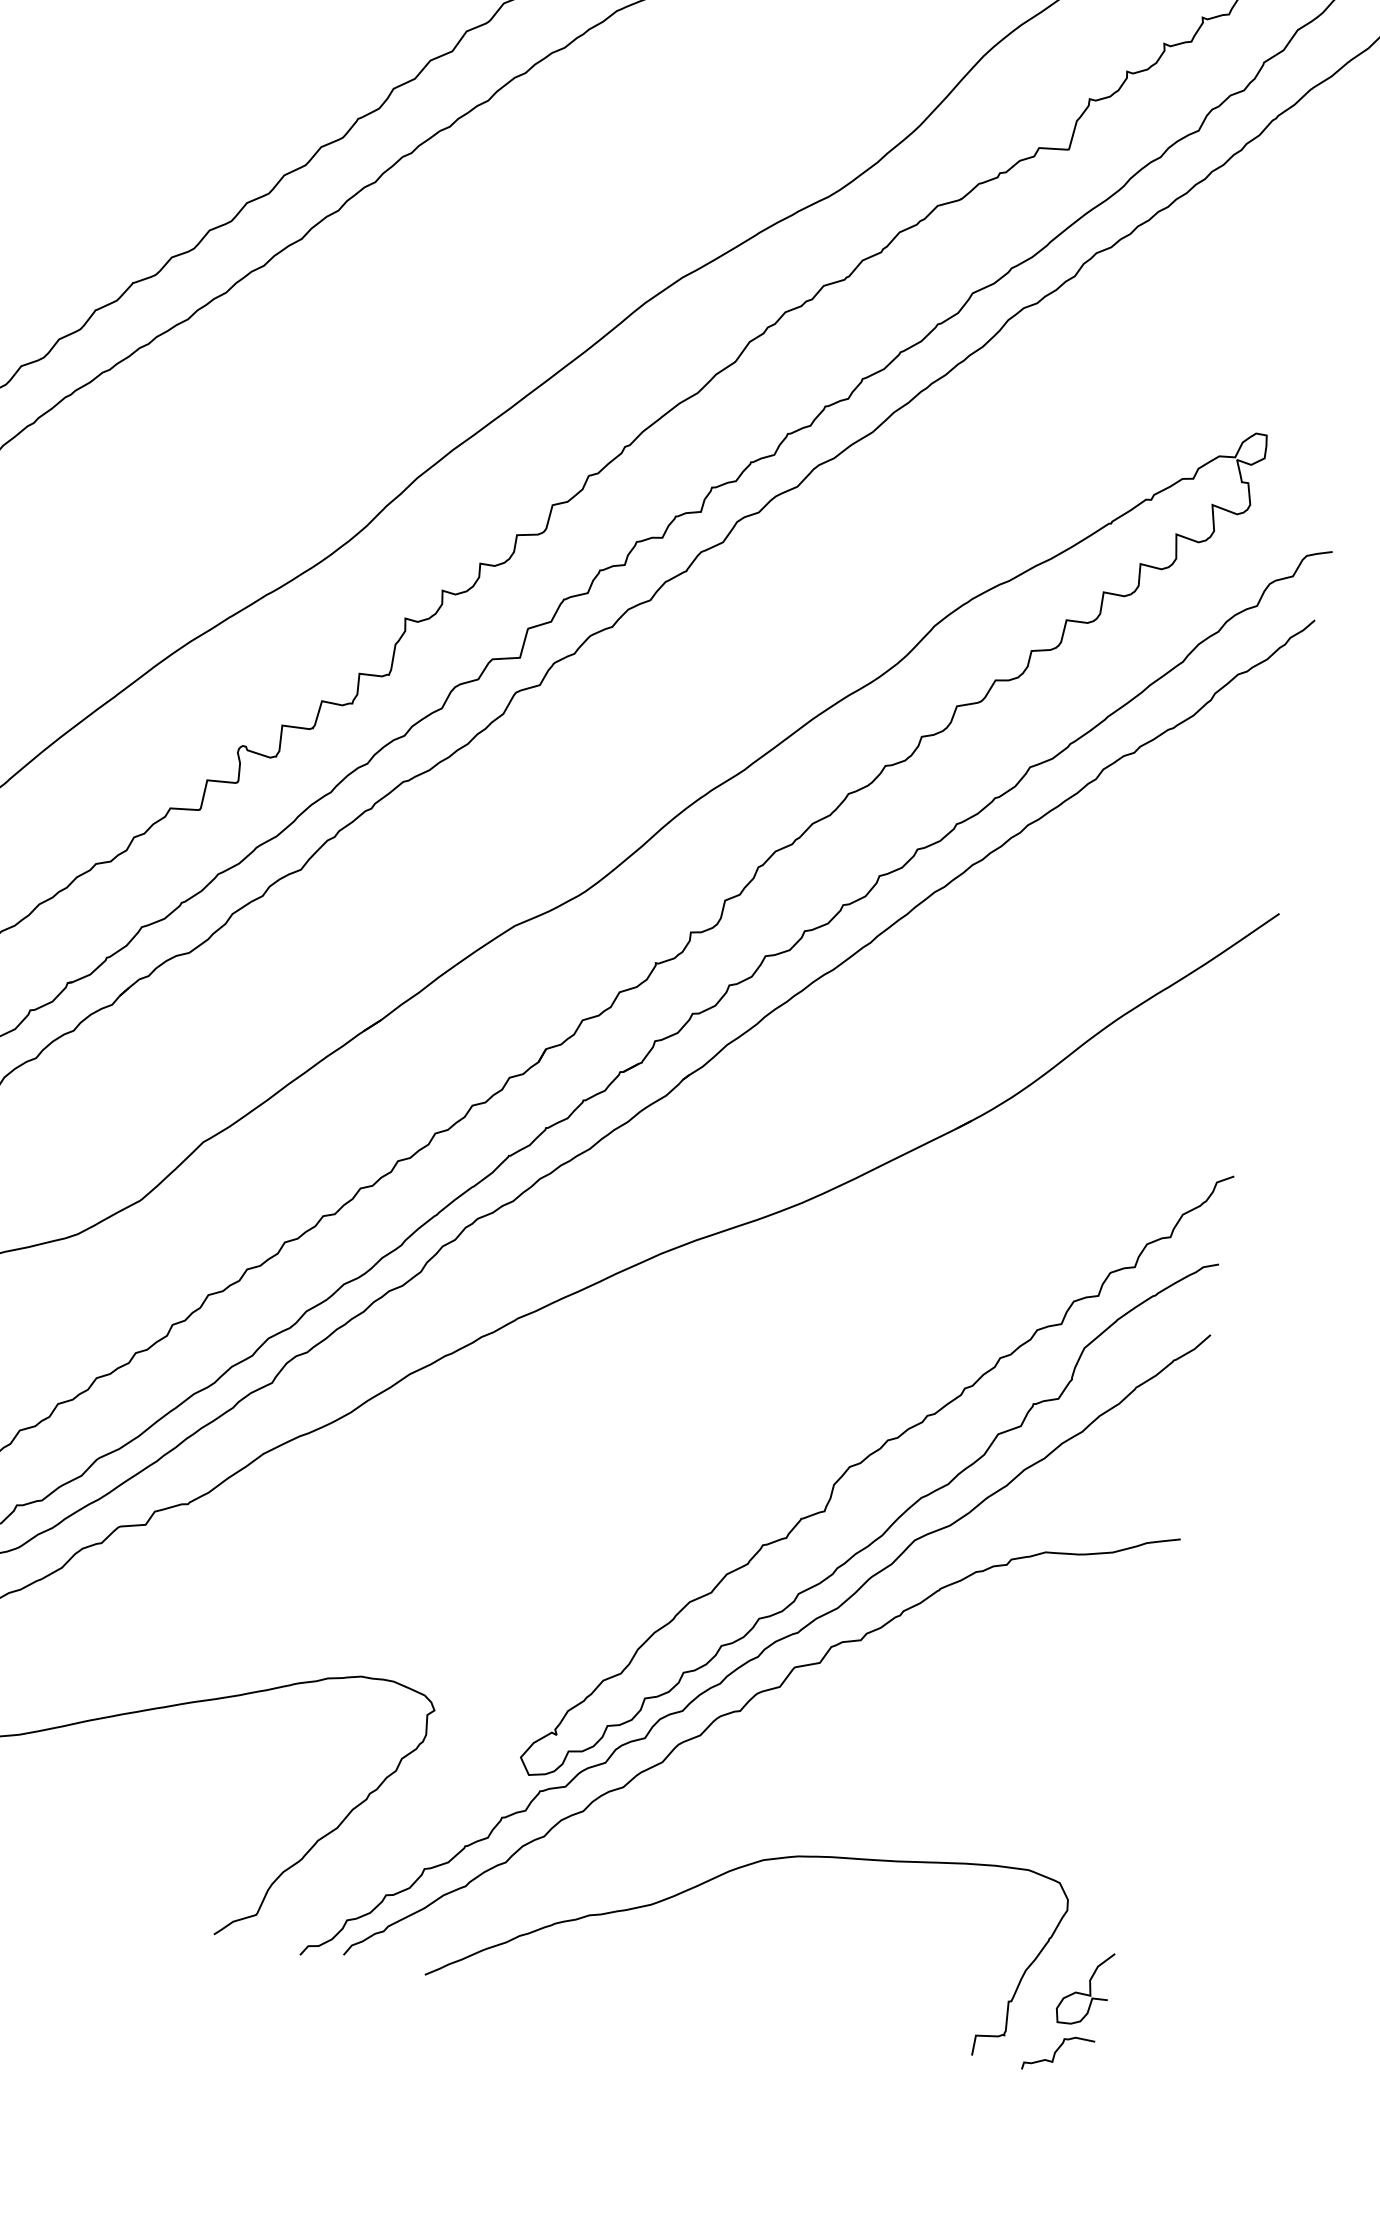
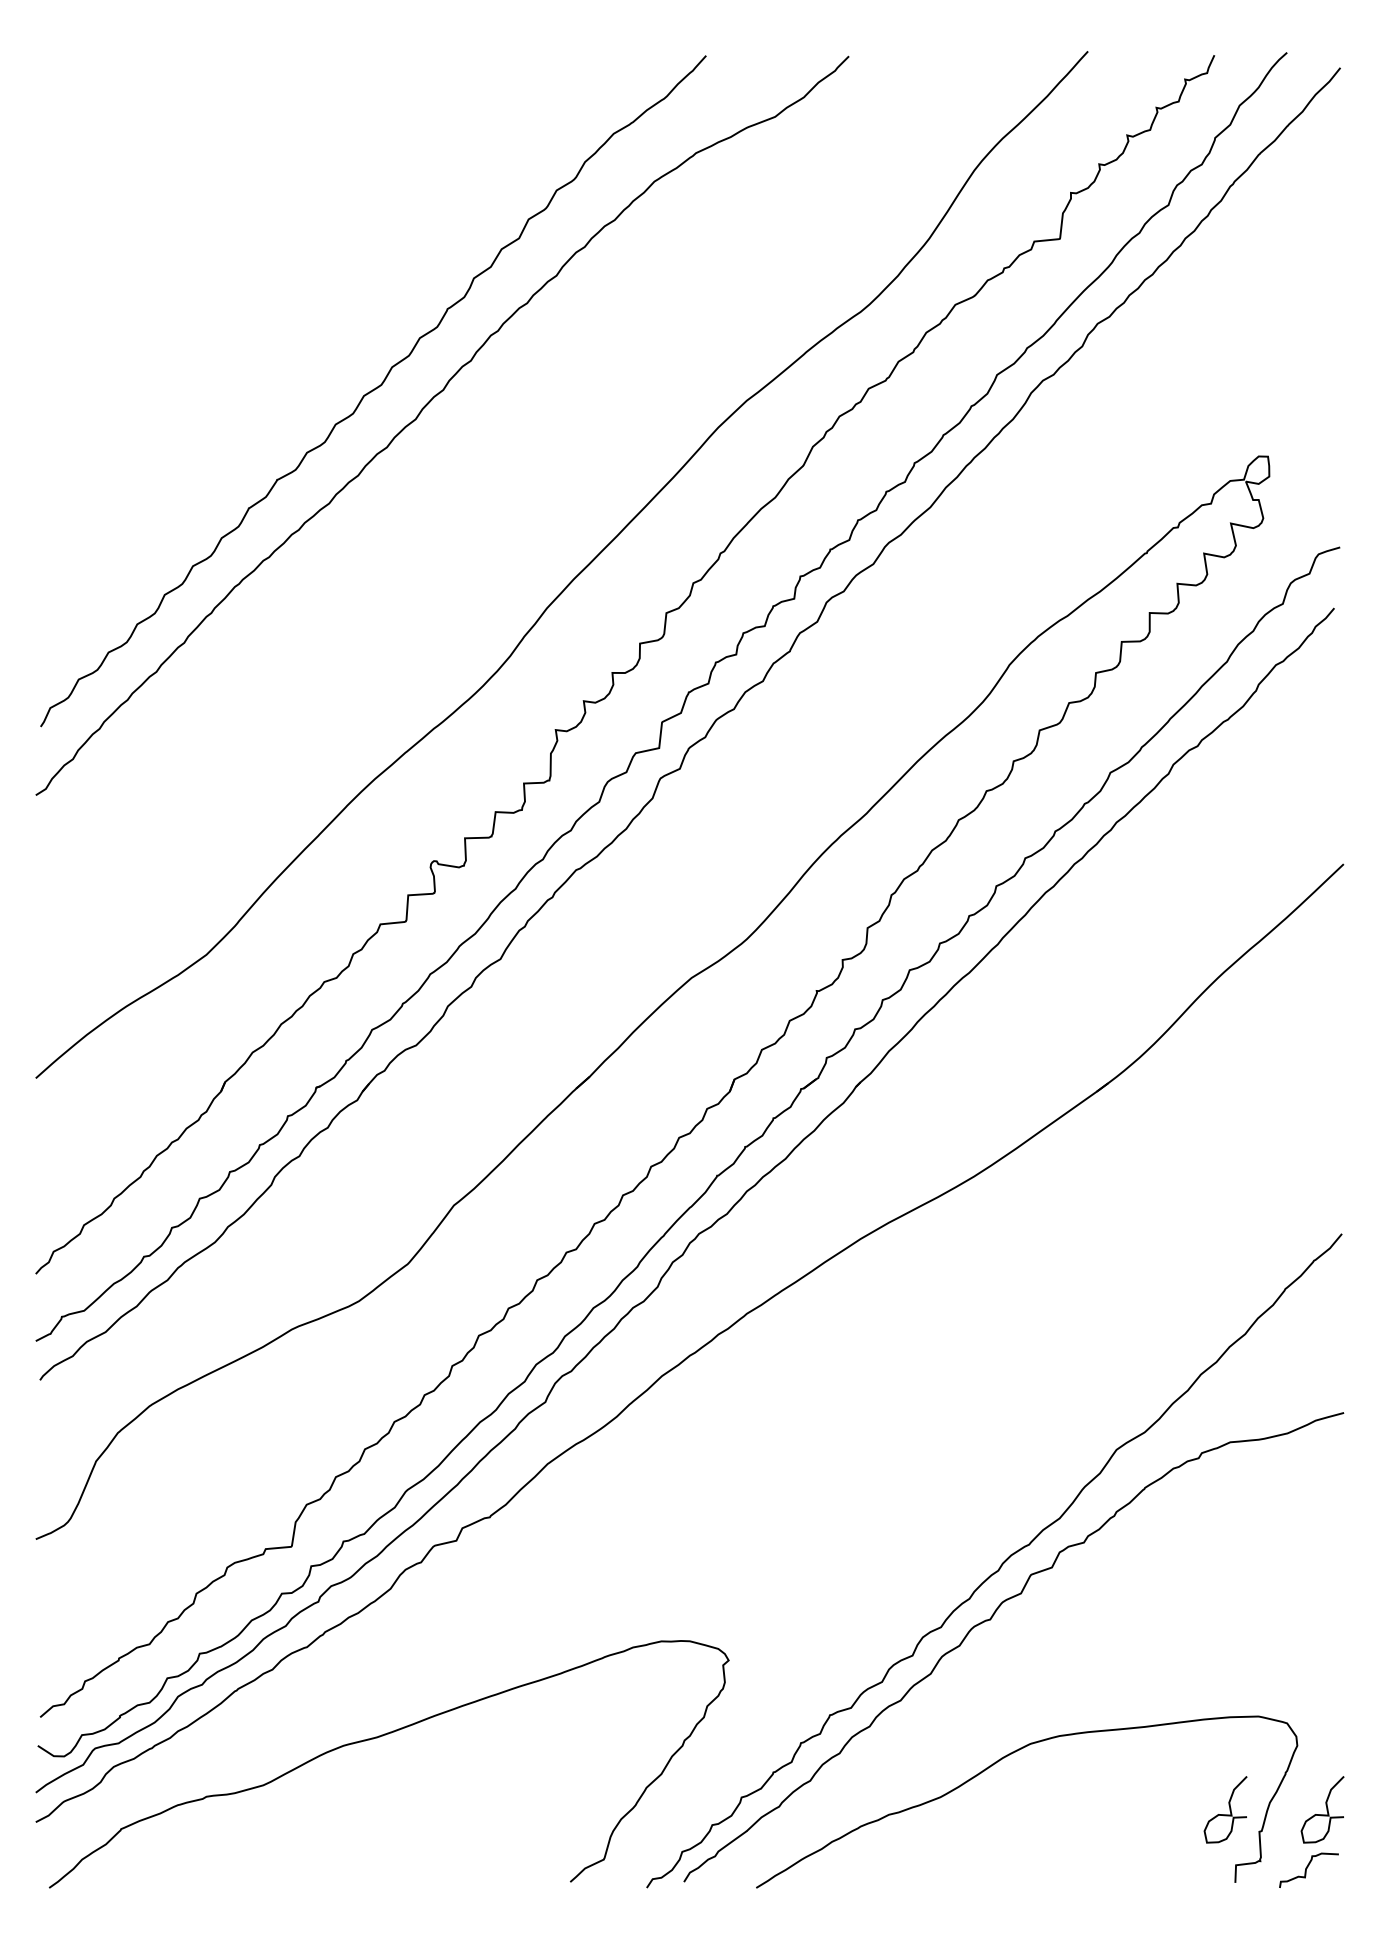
curve: (865, 1460) -> (1063, 1388), removed
curve: (978, 1970) -> (1229, 1809), added

